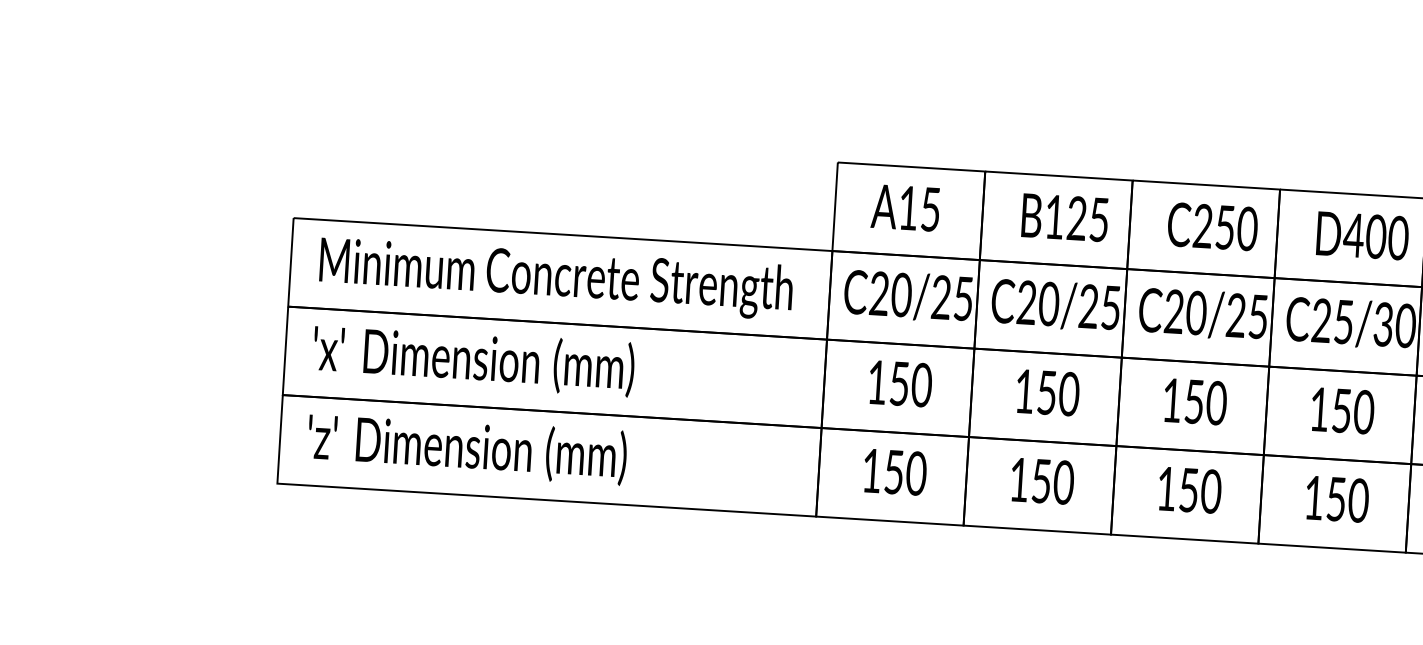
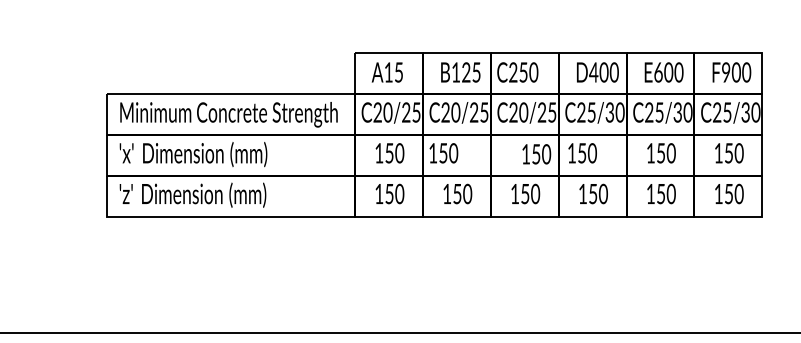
text: (1212, 226) -> (517, 72), moved
text: (1047, 393) -> (443, 153), moved
text: (1194, 402) -> (536, 154), moved
text: (1342, 411) -> (582, 153), moved

